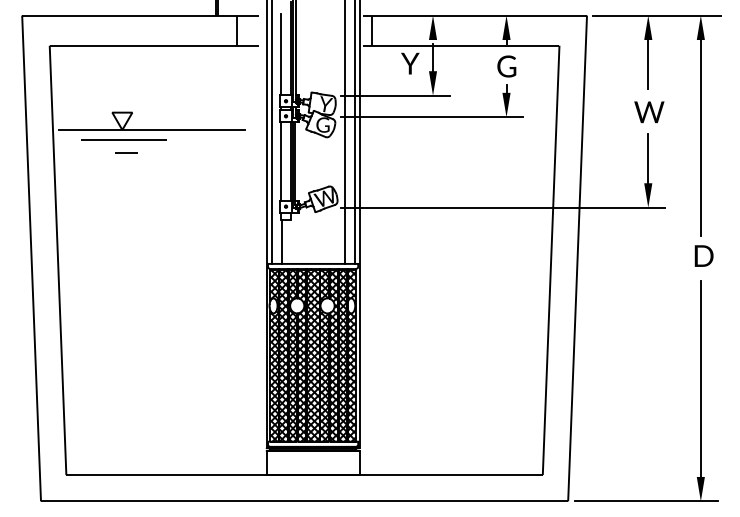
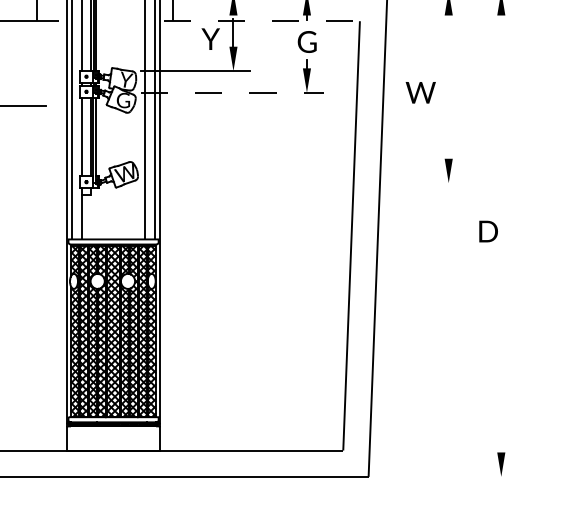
line: (461, 45) -> (261, 21), solid -> dashed
line: (648, 64) -> (448, 40), removed
text: (649, 112) -> (420, 93), moved
line: (432, 117) -> (232, 93), solid -> dashed
line: (700, 137) -> (500, 113), removed
line: (648, 158) -> (448, 134), removed
line: (502, 207) -> (302, 183), removed
text: (703, 255) -> (487, 231), moved
line: (700, 378) -> (500, 354), removed
line: (645, 501) -> (445, 477), removed

